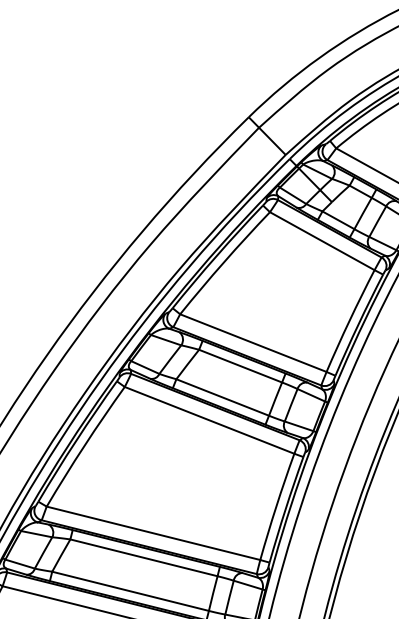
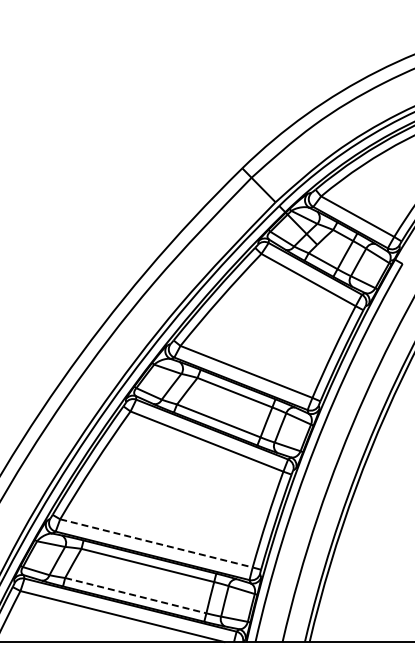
line: (153, 533) -> (156, 543), solid -> dashed
line: (130, 591) -> (135, 595), solid -> dashed

